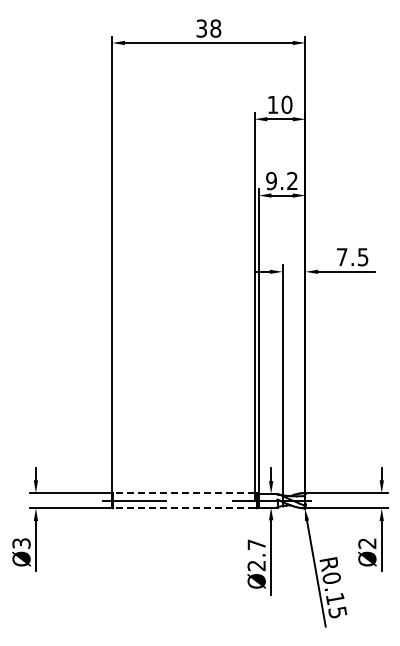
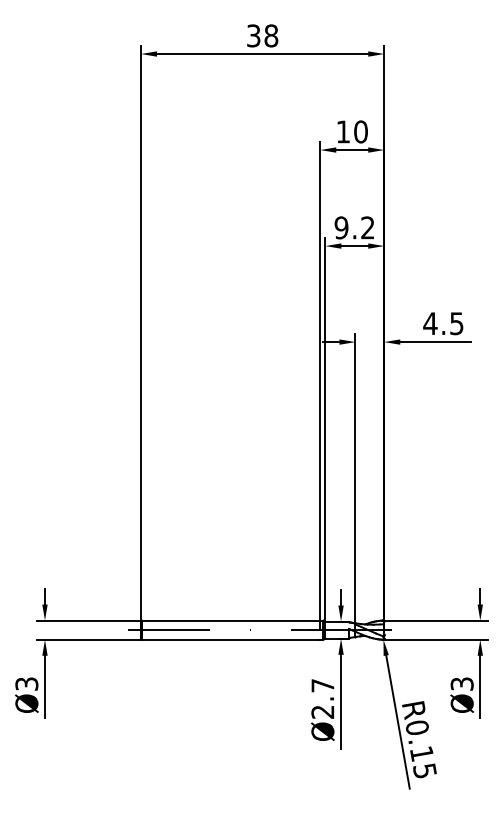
text: (341, 257) -> (429, 324), 7.5 -> 4.5
line: (183, 493) -> (230, 621), dashed -> solid
line: (183, 508) -> (230, 639), dashed -> solid
text: (367, 543) -> (462, 684), Ø2 -> Ø3

